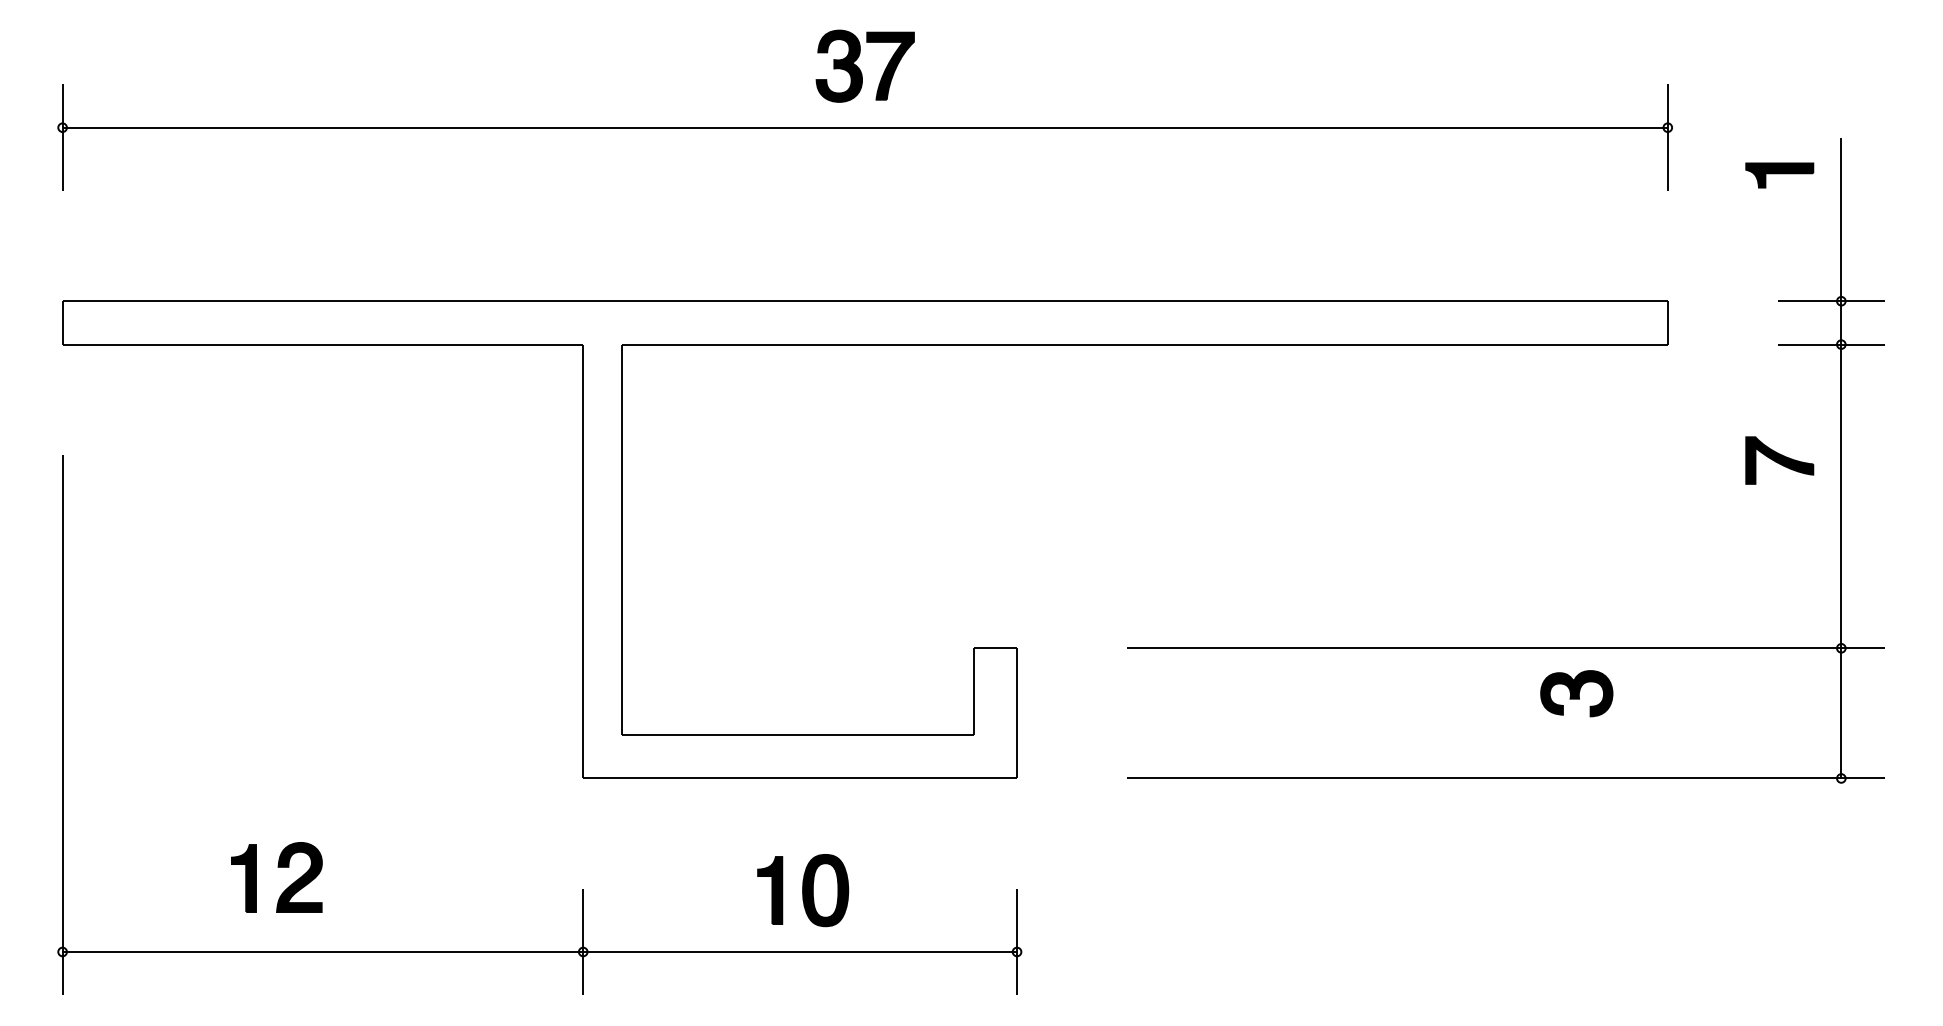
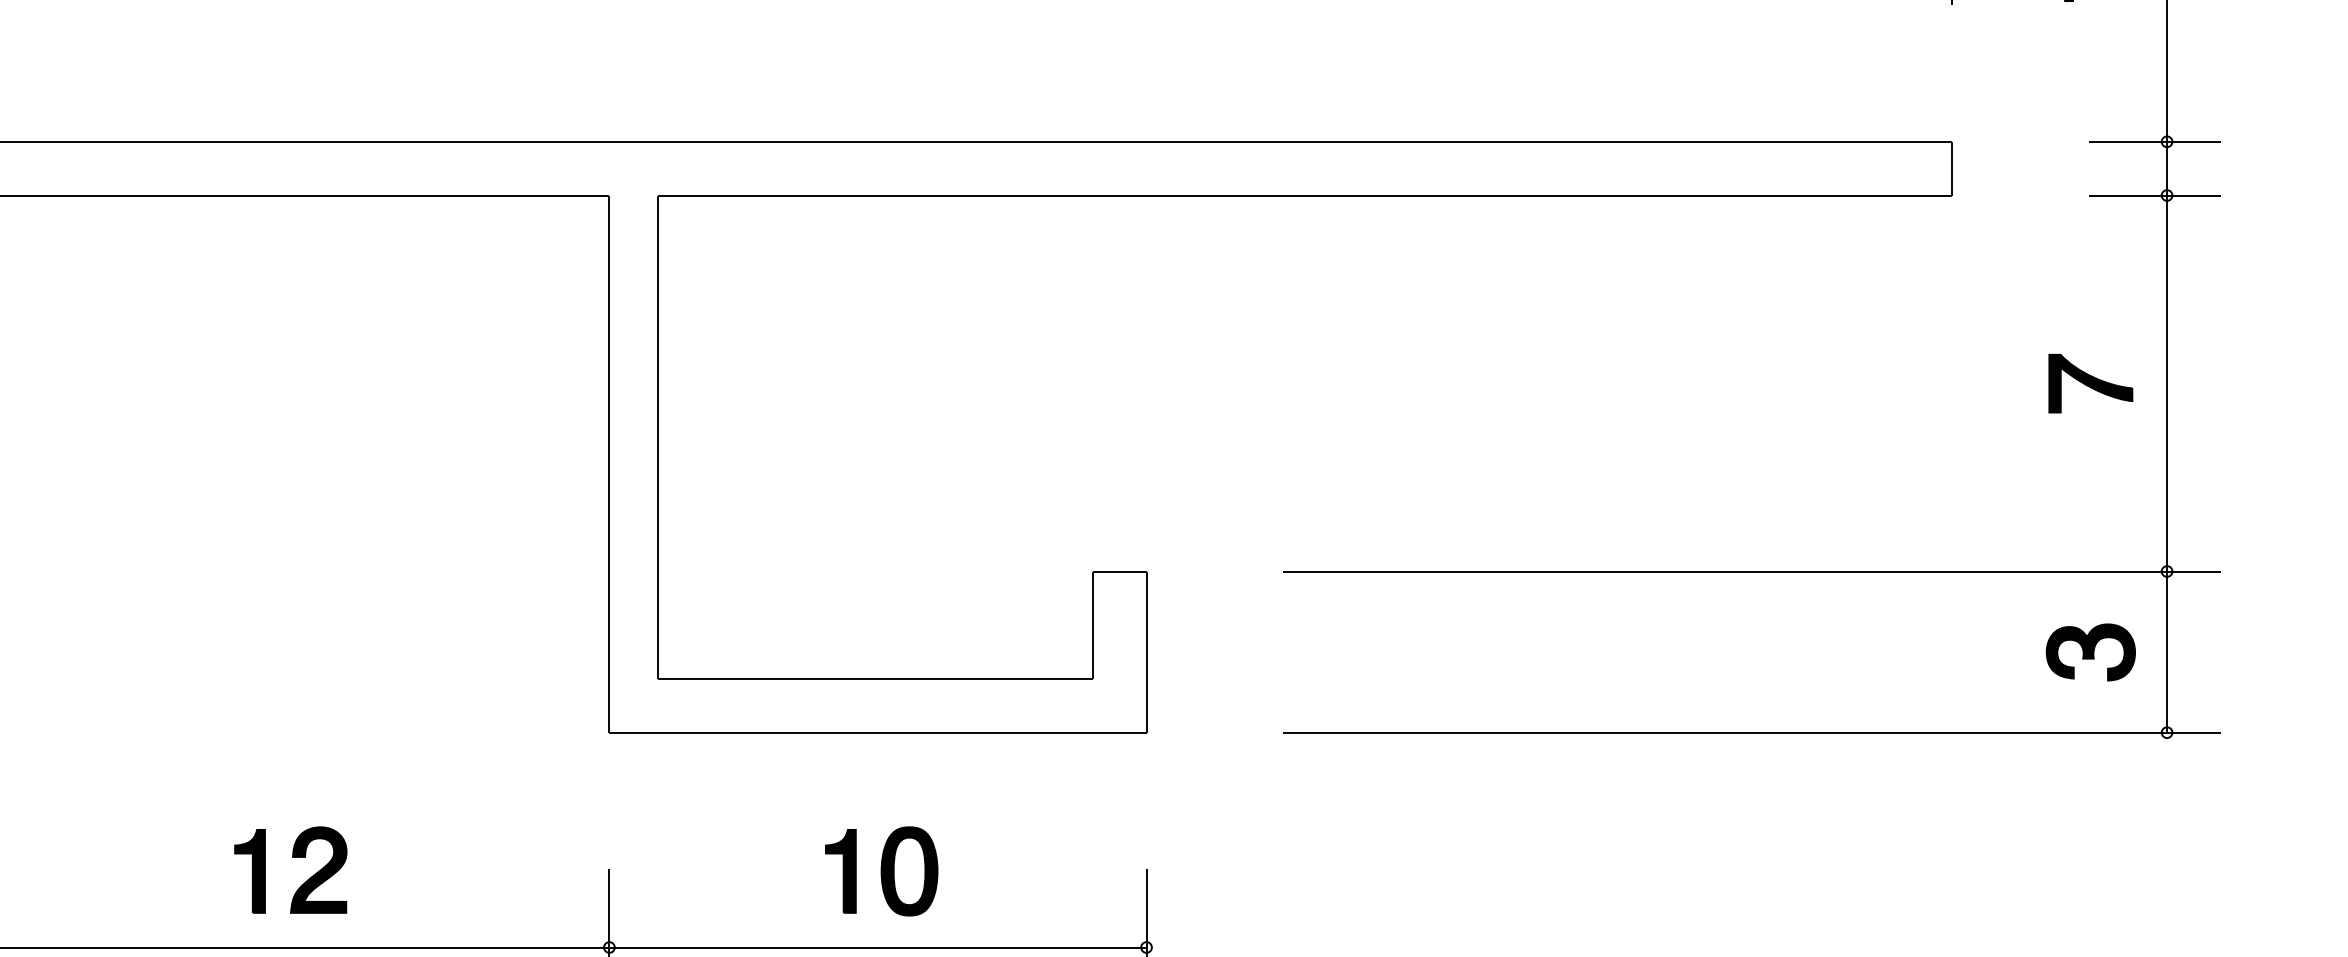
part: (1779, 460) -> (2090, 383), moved
part: (1576, 693) -> (2090, 652), moved
part: (277, 867) -> (291, 857), moved

